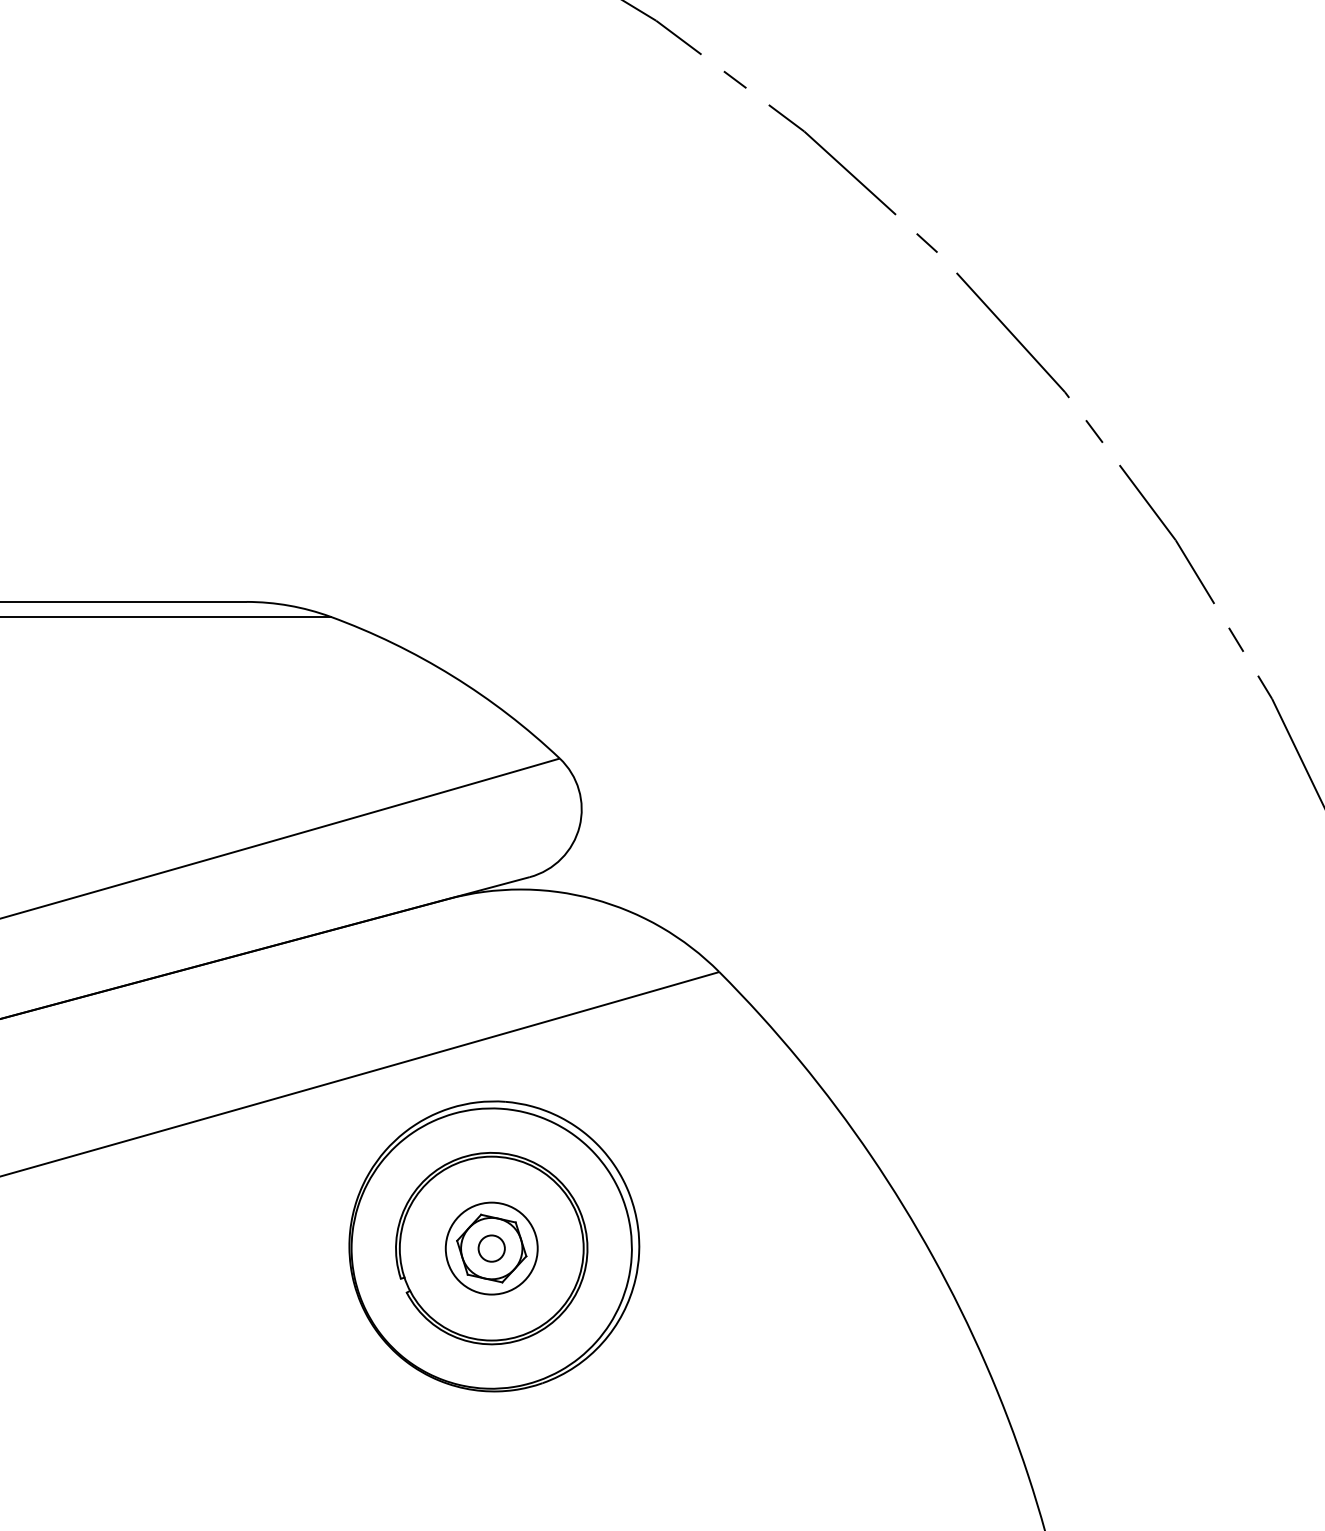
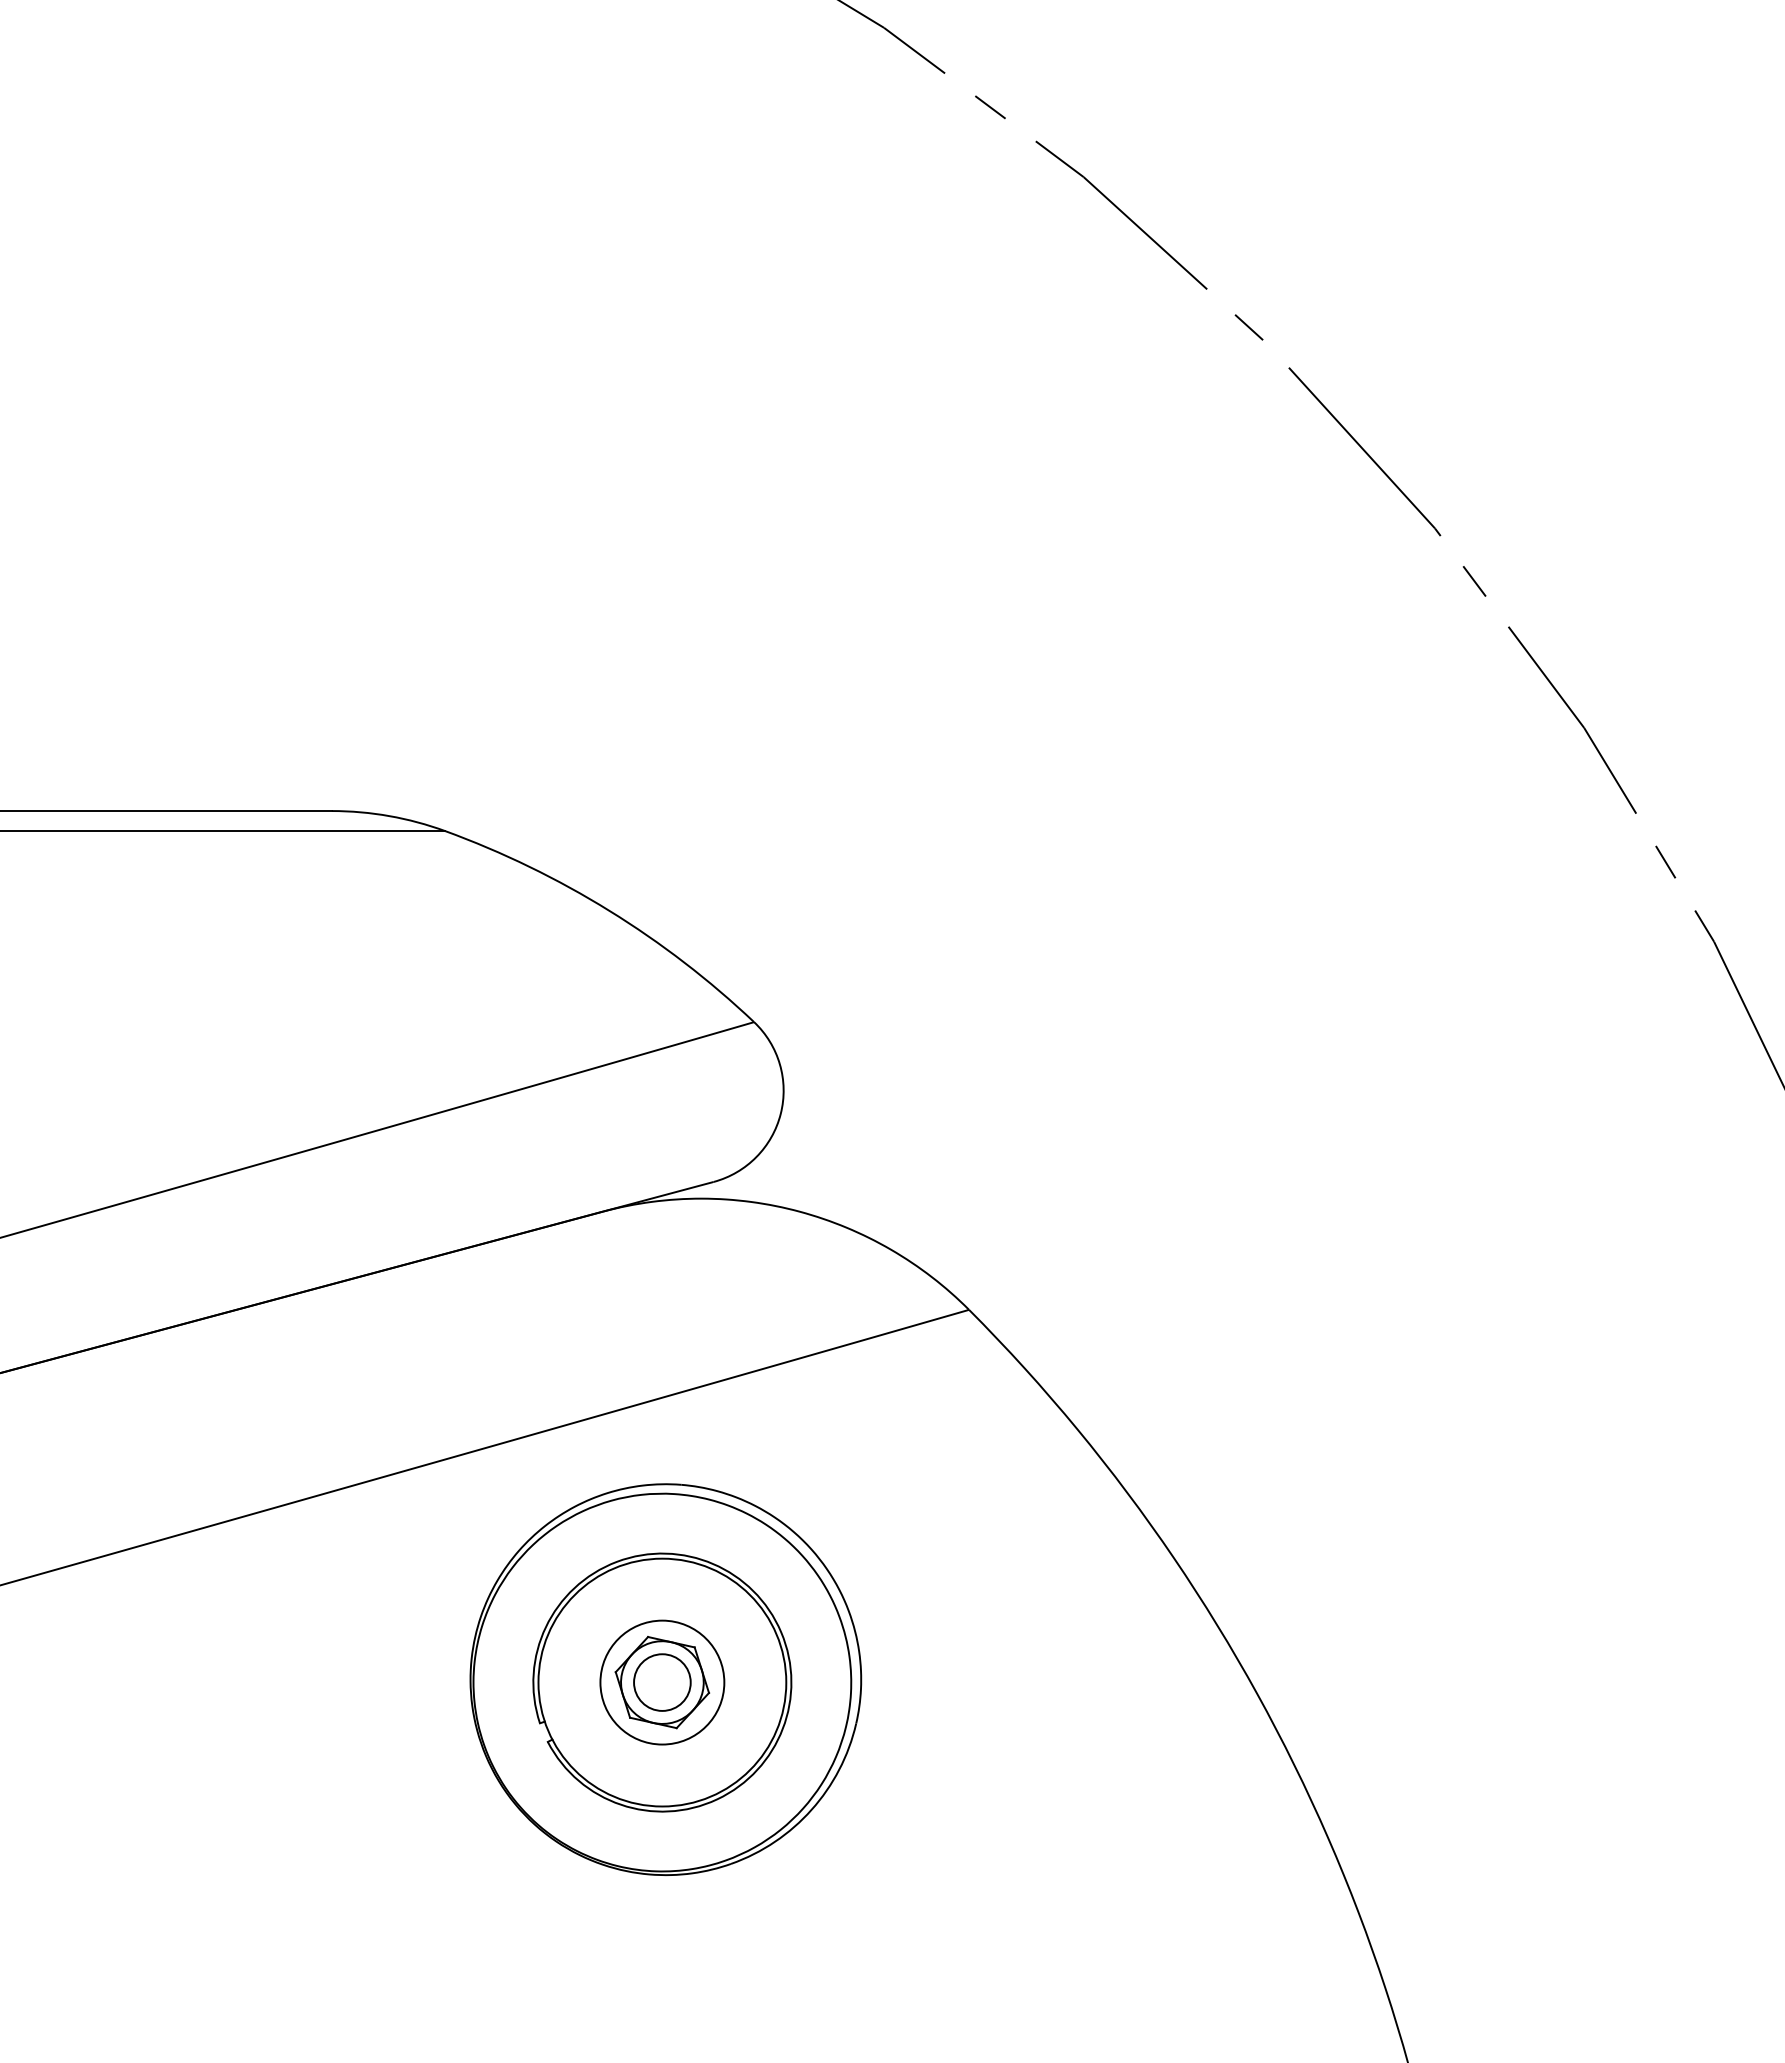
circle: (491, 1248) -> (662, 1682), size x1.6

